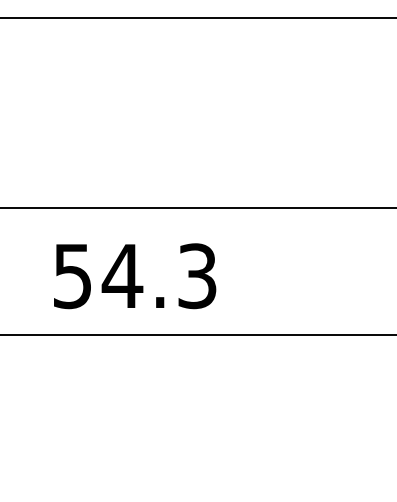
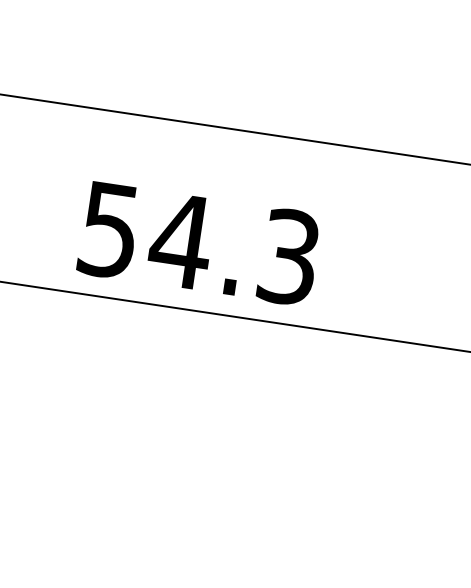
text: (135, 276) -> (199, 244), moved

